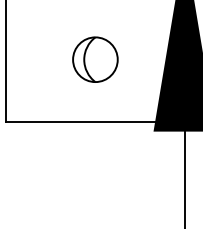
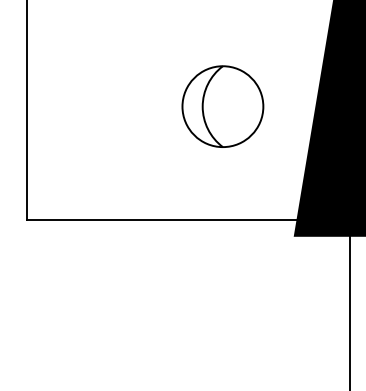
part: (95, 59) -> (223, 106), moved

